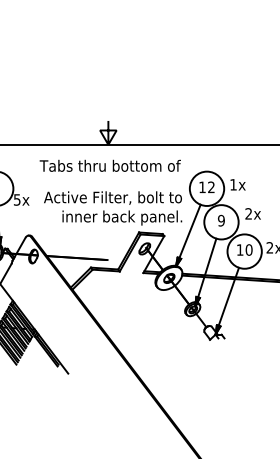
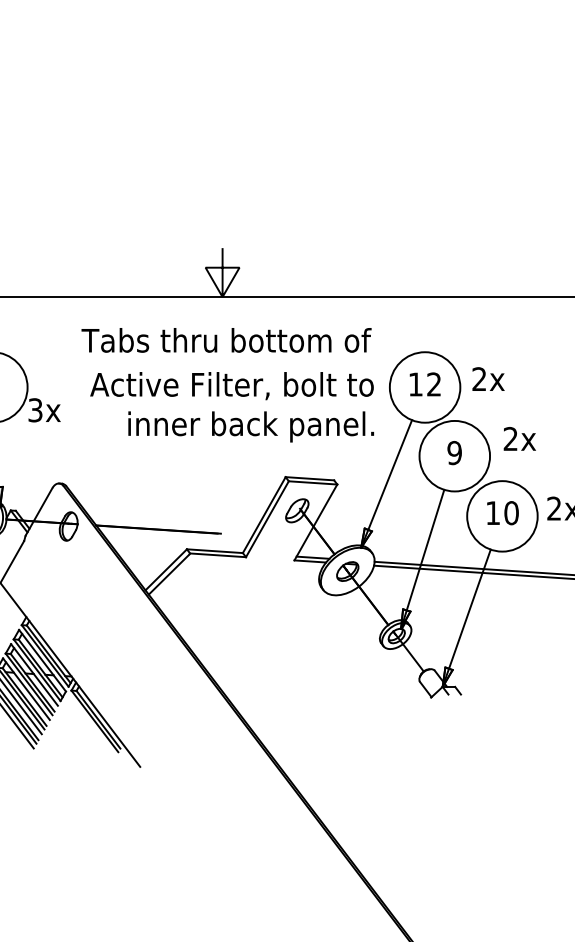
text: (233, 184) -> (479, 378), 1x -> 2x
text: (17, 199) -> (35, 409), 5x -> 3x
text: (113, 208) -> (233, 407), moved

